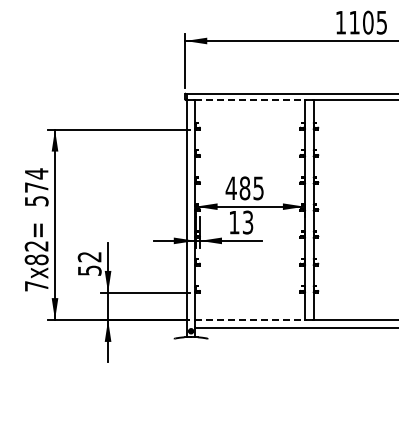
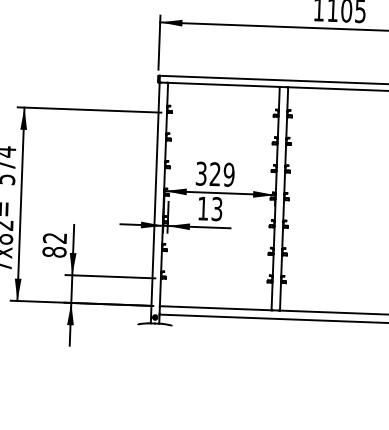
line: (250, 100) -> (224, 85), dashed -> solid
text: (244, 188) -> (214, 174), 485 -> 329
text: (89, 270) -> (54, 251), 52 -> 82
line: (250, 320) -> (215, 308), dashed -> solid

